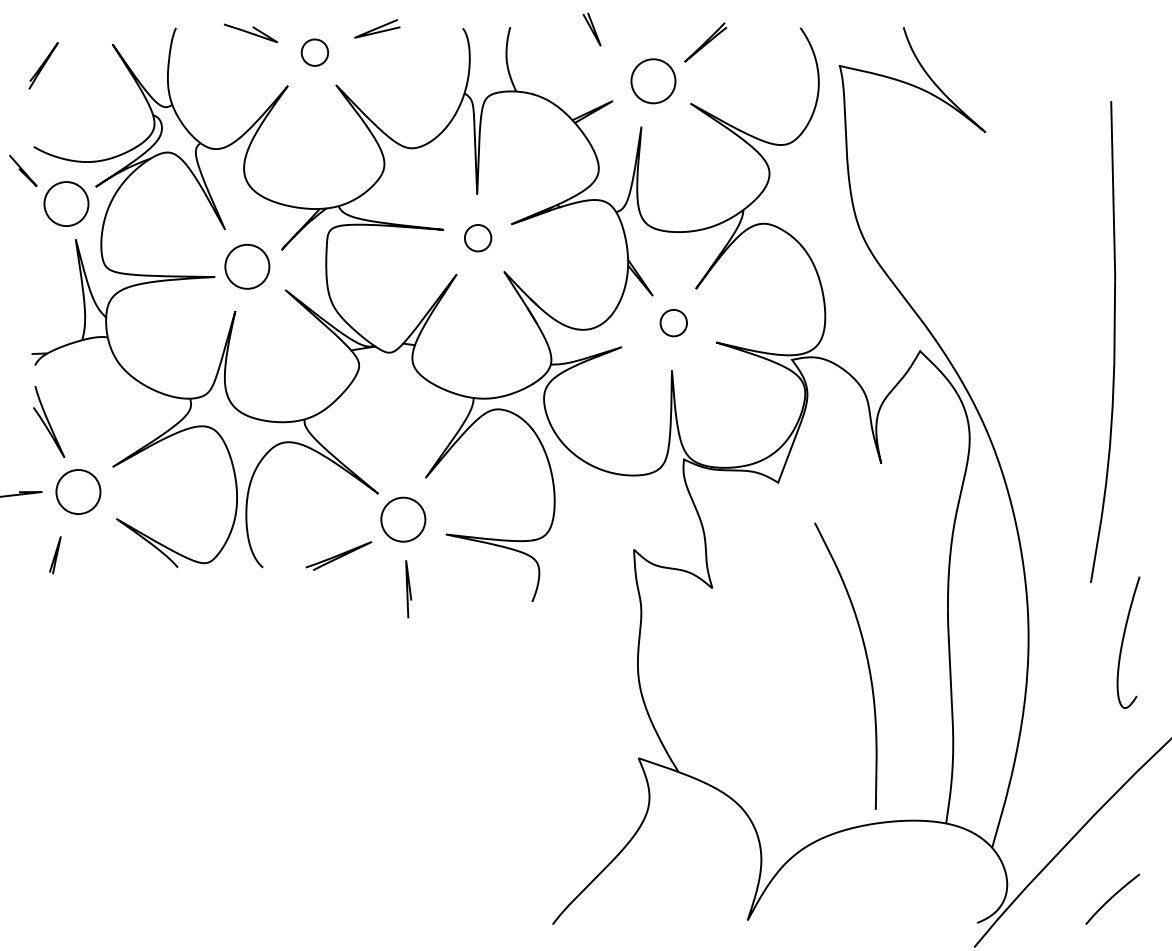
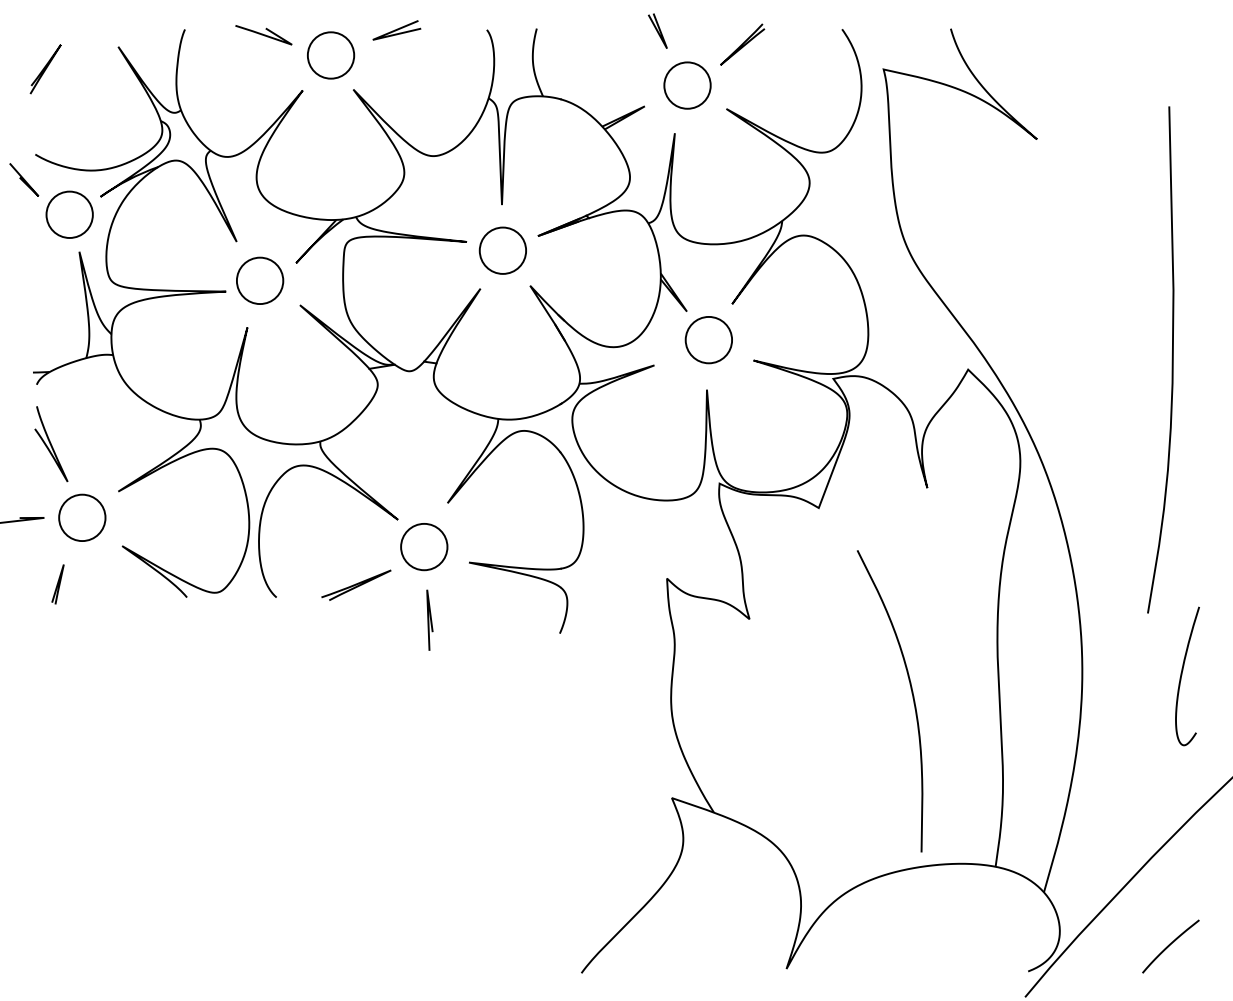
line: (591, 28) -> (657, 30), moved
circle: (315, 52) -> (331, 55), size x1.67
circle: (477, 237) -> (502, 250), size x1.67
circle: (673, 322) -> (708, 339), size x1.67

